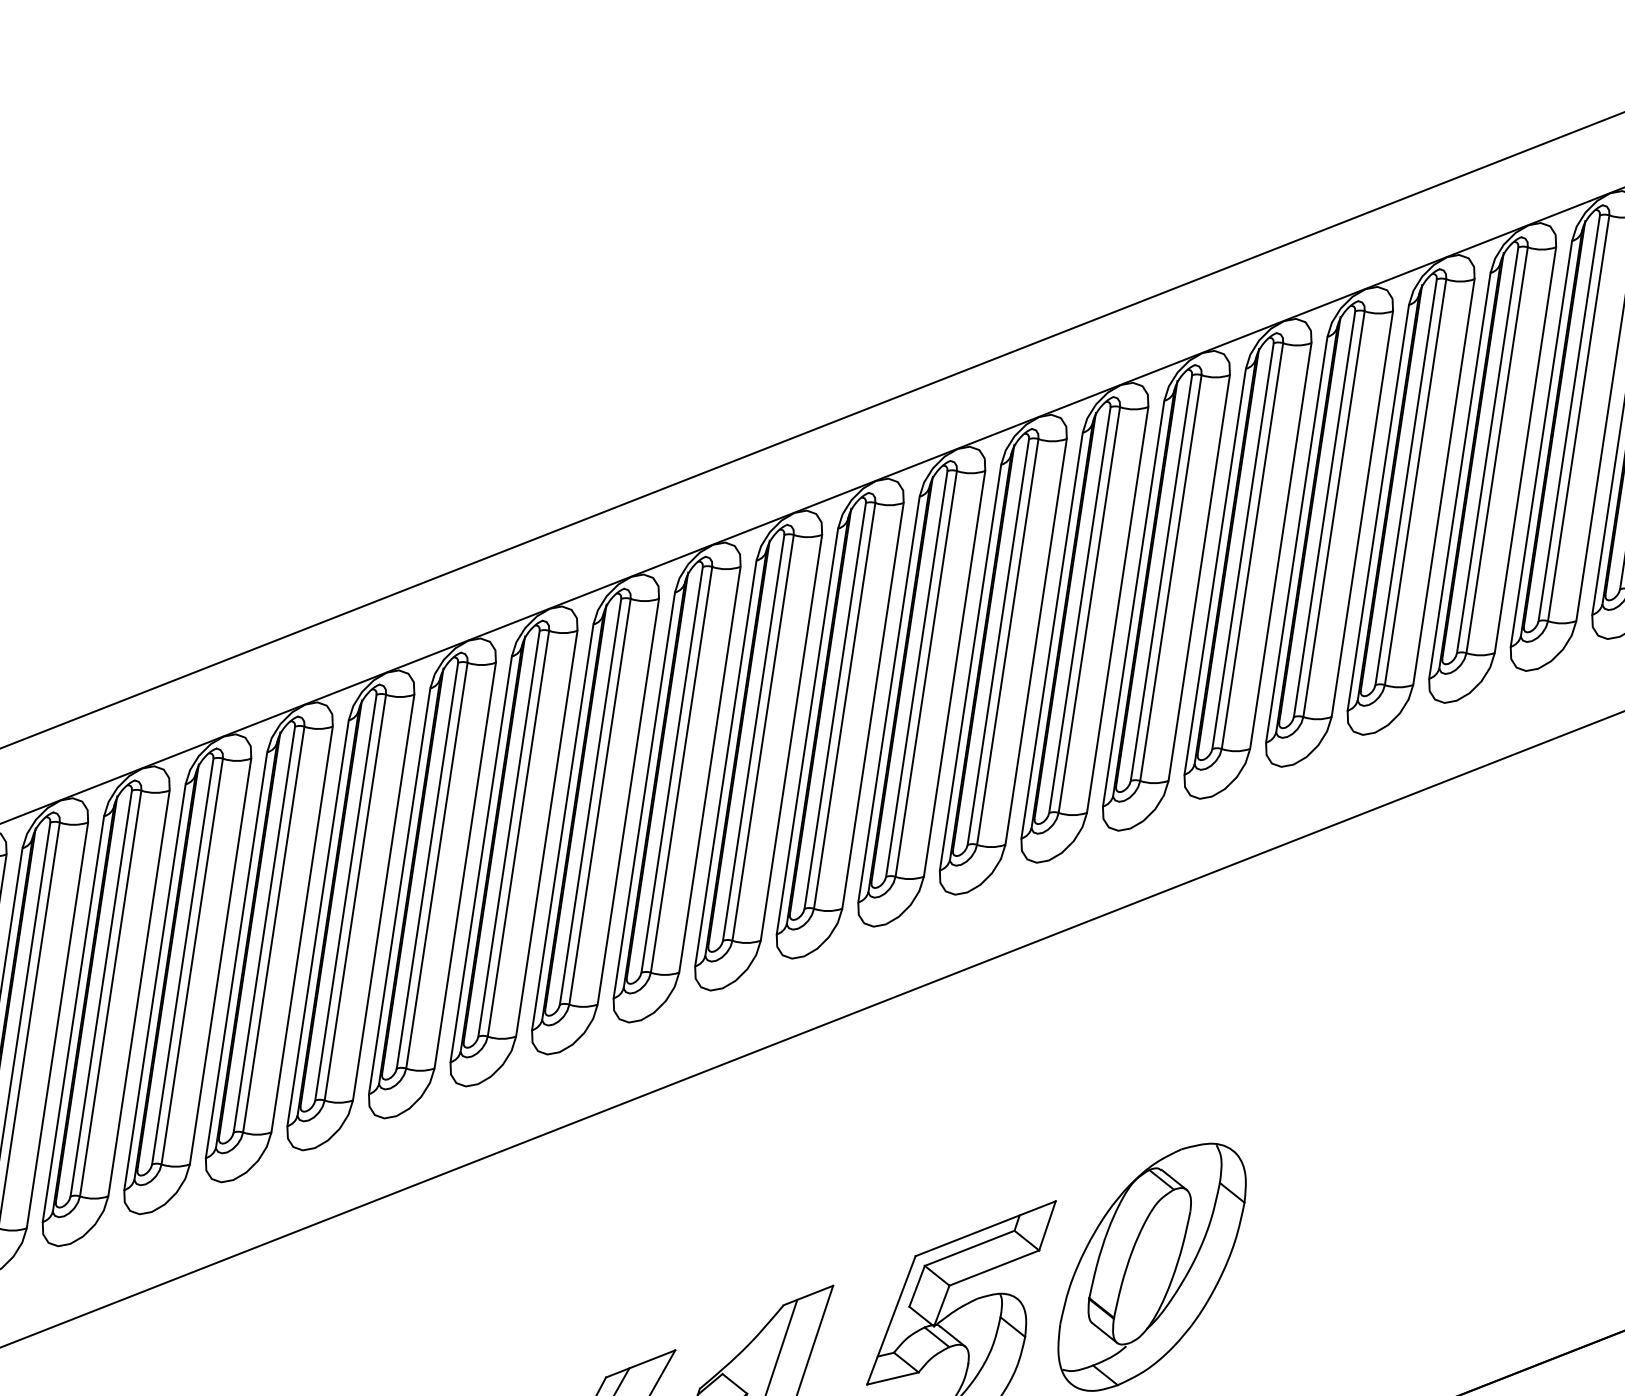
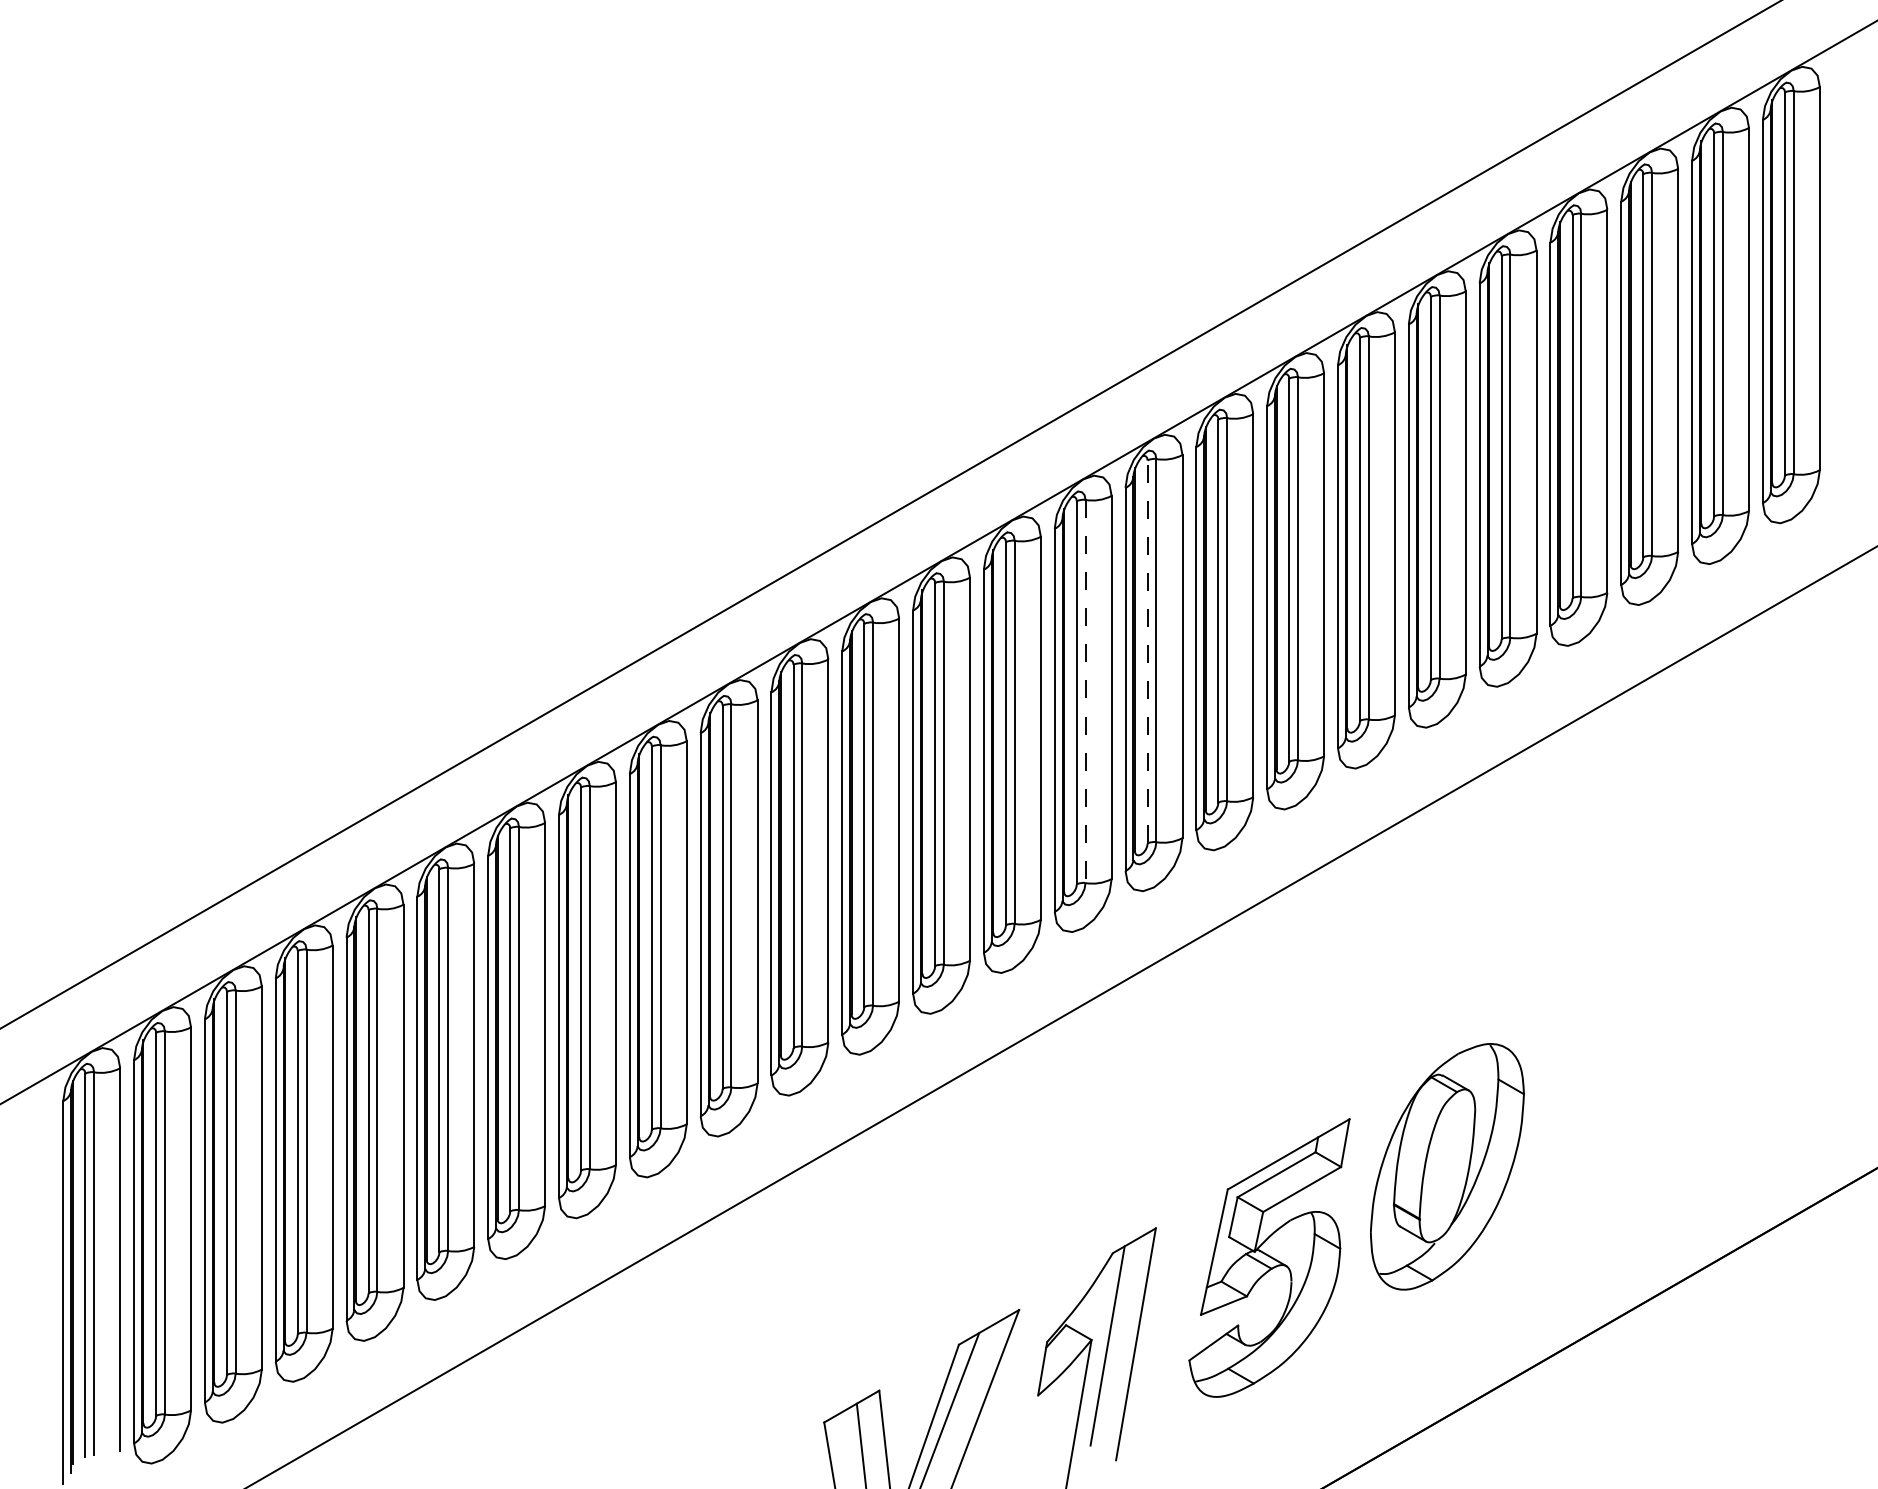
line: (916, 673) -> (1147, 651), solid -> dashed
line: (844, 705) -> (1085, 691), solid -> dashed

